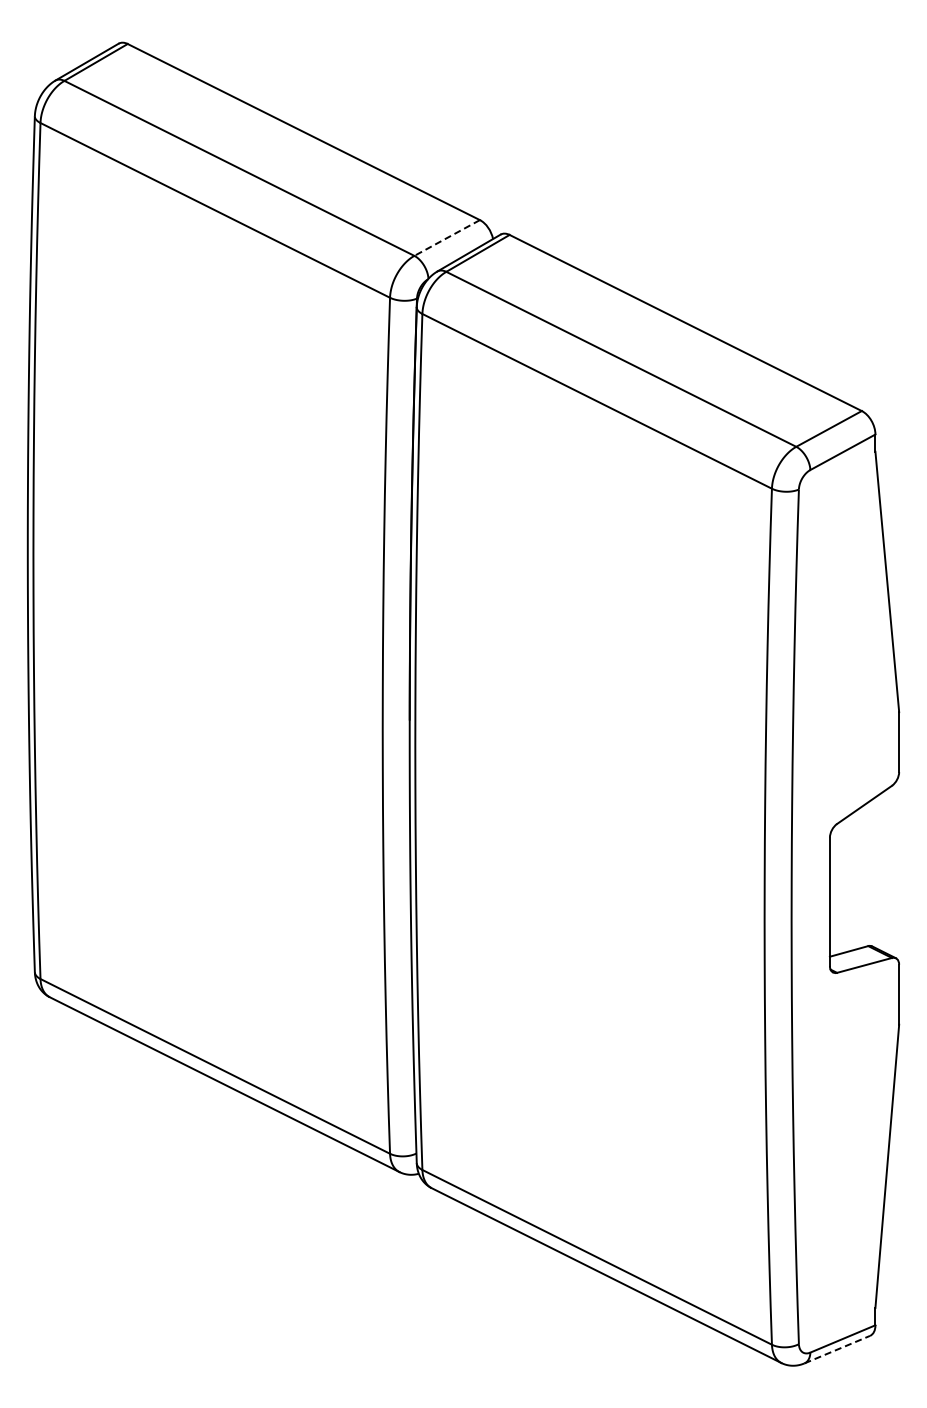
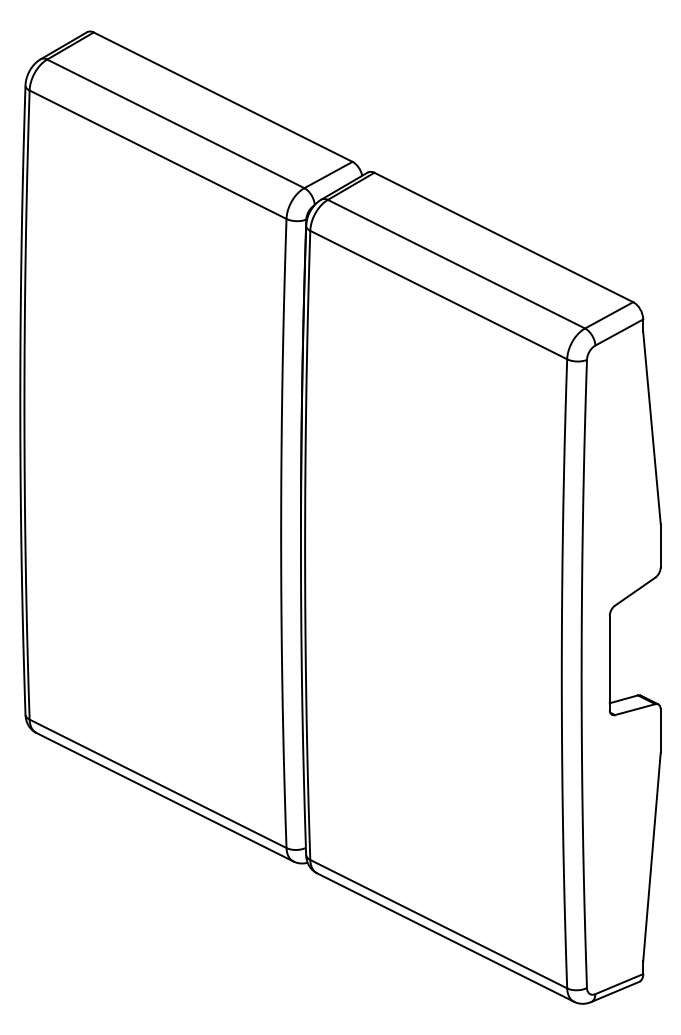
line: (446, 238) -> (328, 175), dashed -> solid
line: (837, 1349) -> (615, 991), dashed -> solid

